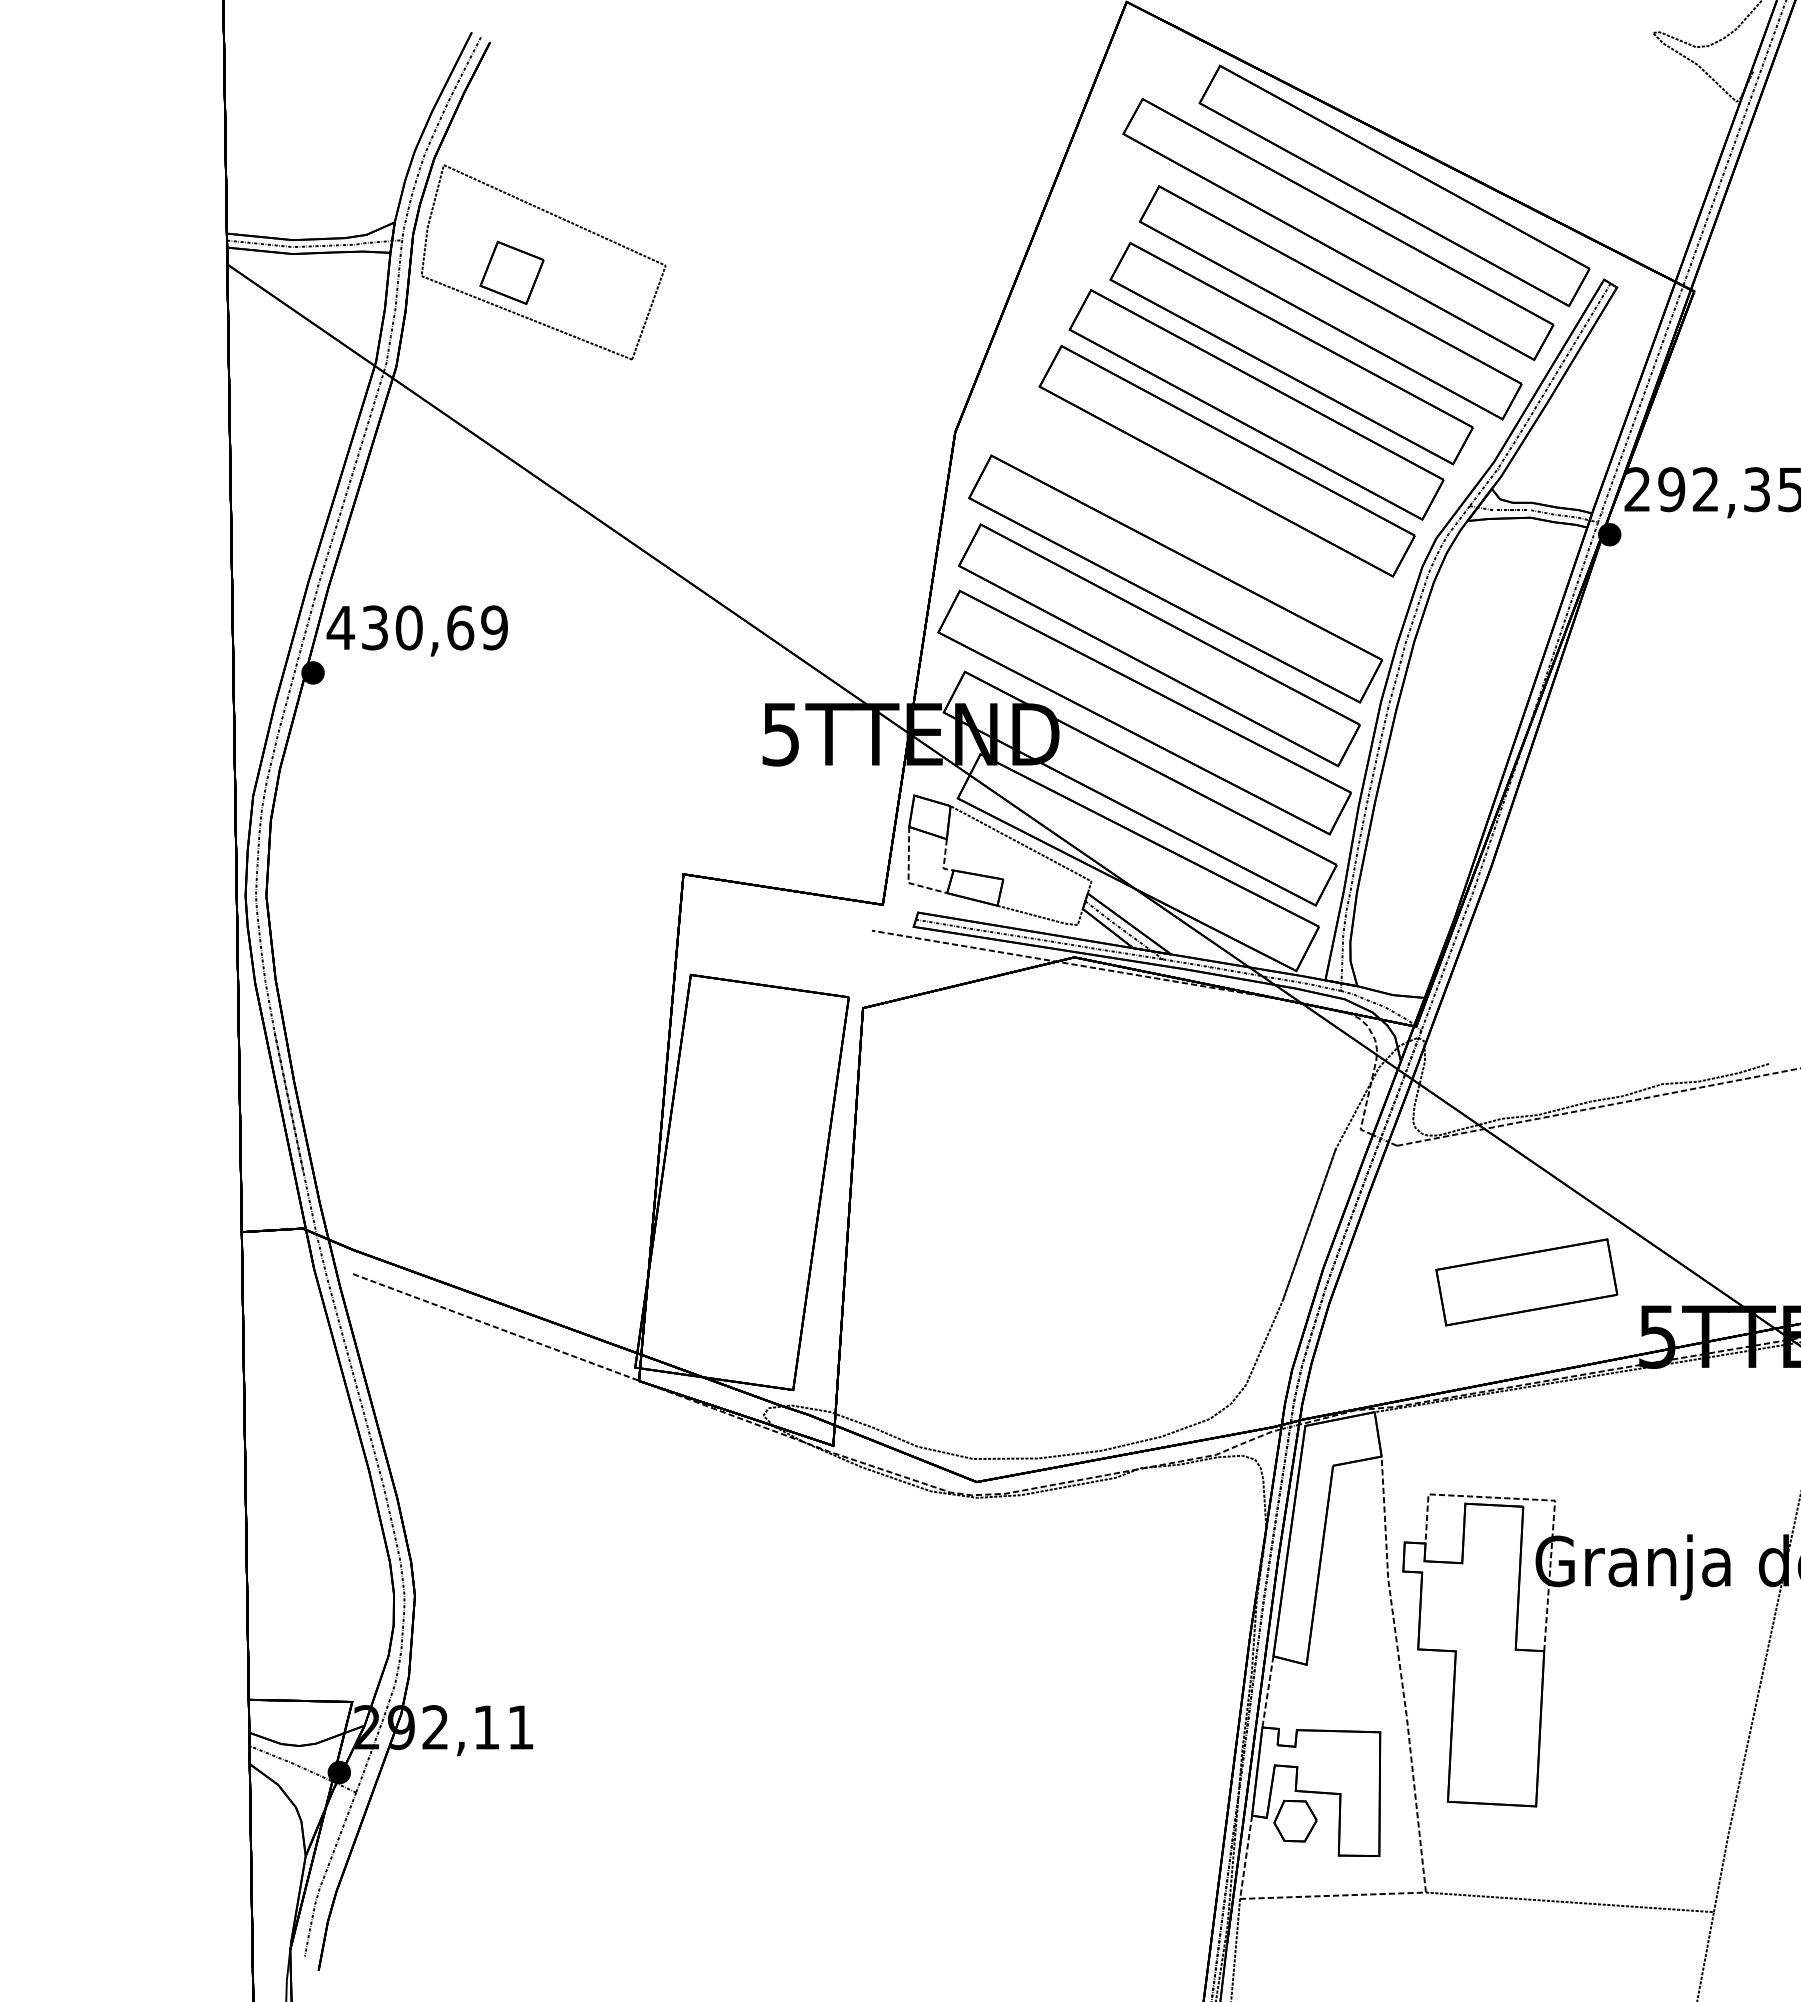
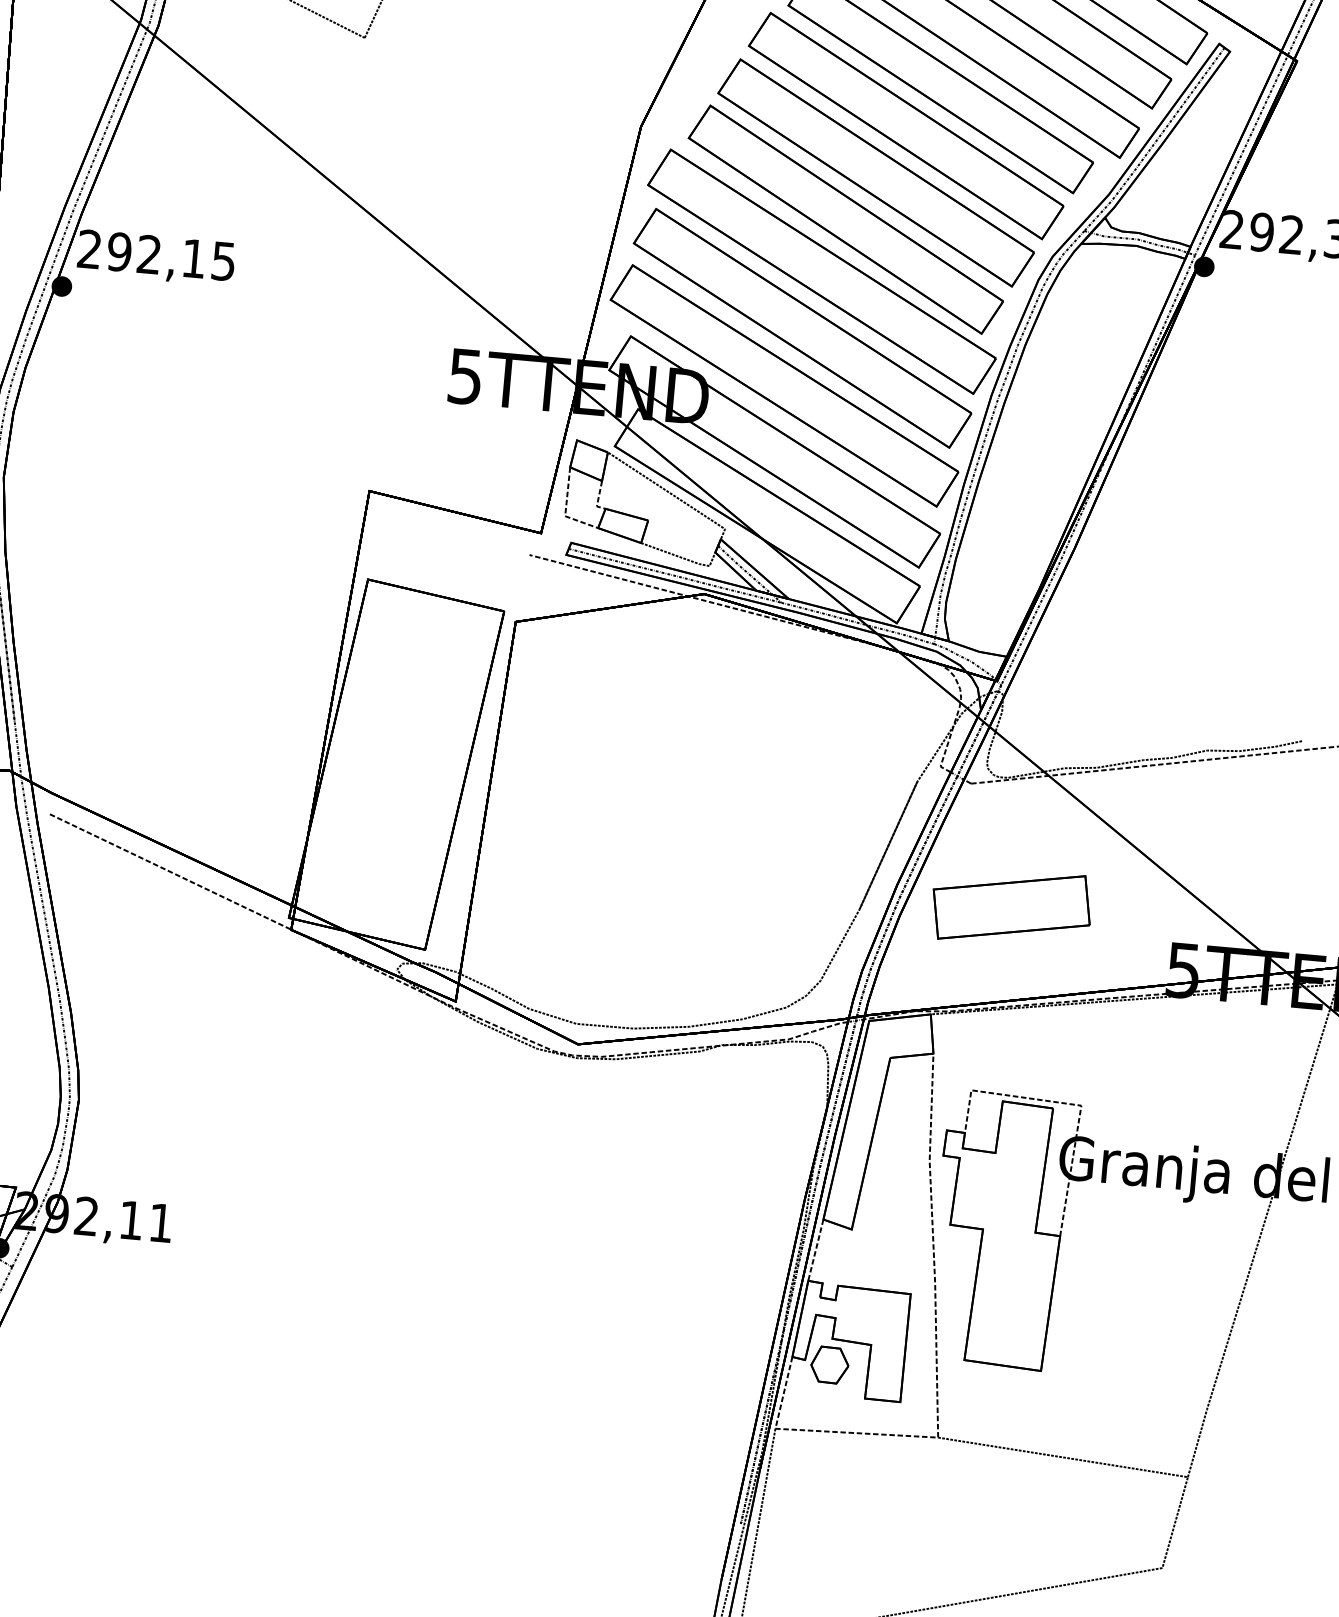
part: (1197, 517) -> (845, 219), added
text: (416, 627) -> (155, 254), 430,69 -> 292,15
part: (1526, 1282) -> (1011, 907), moved

